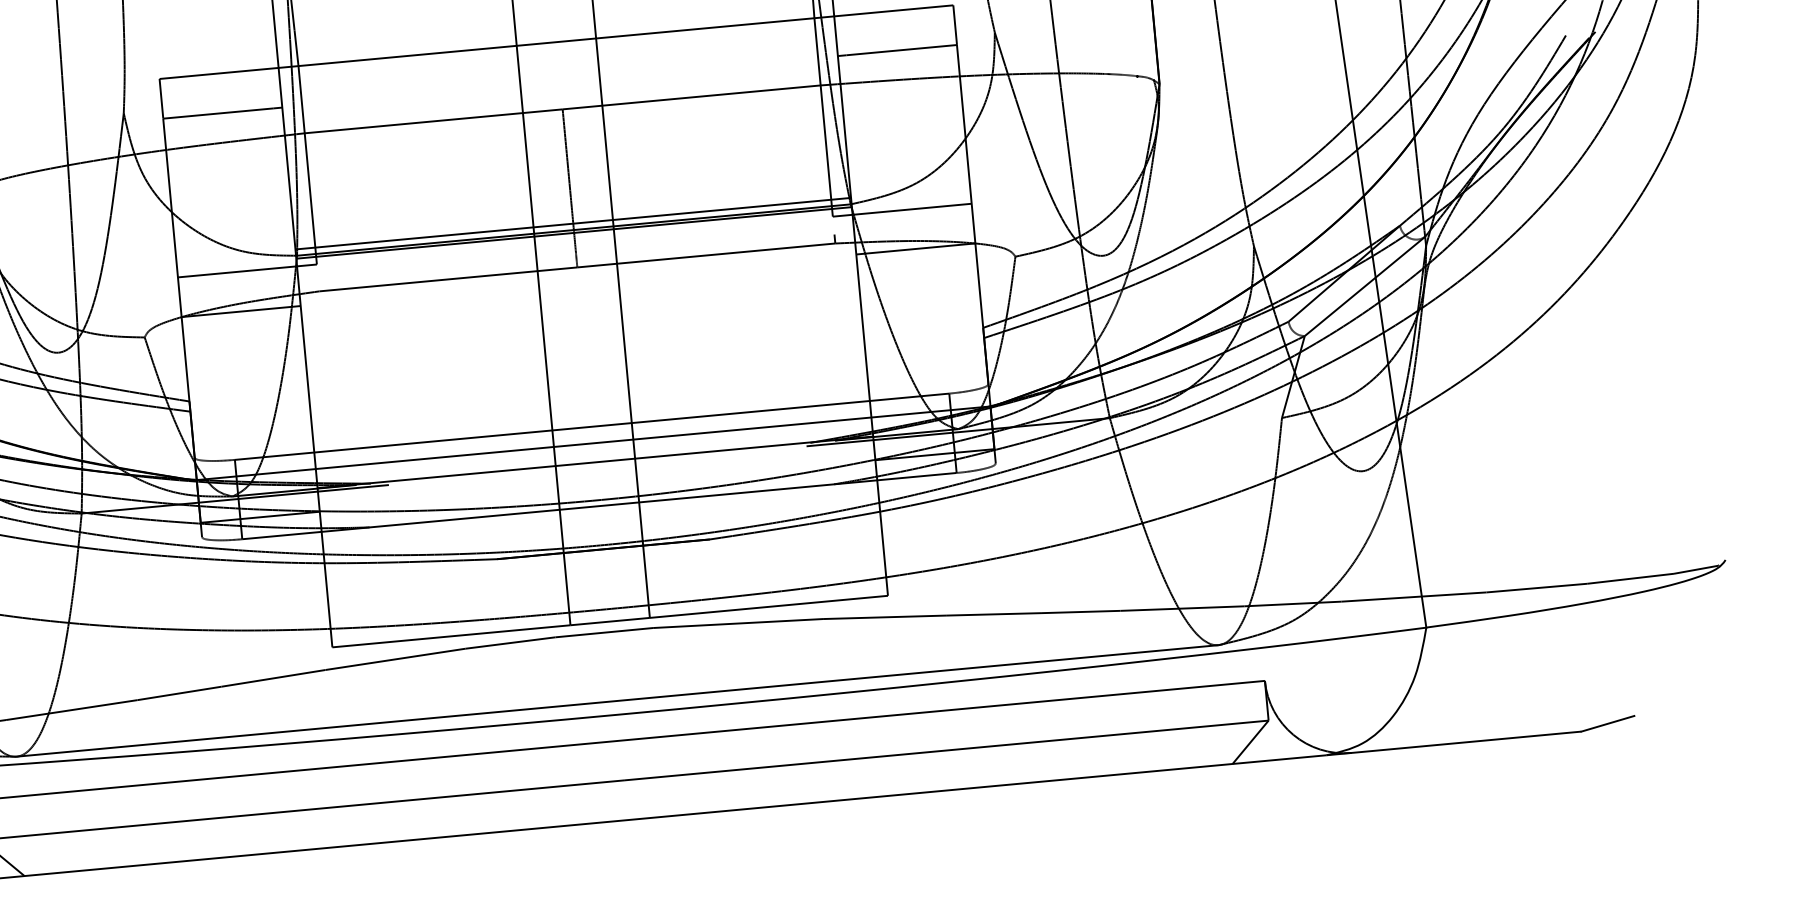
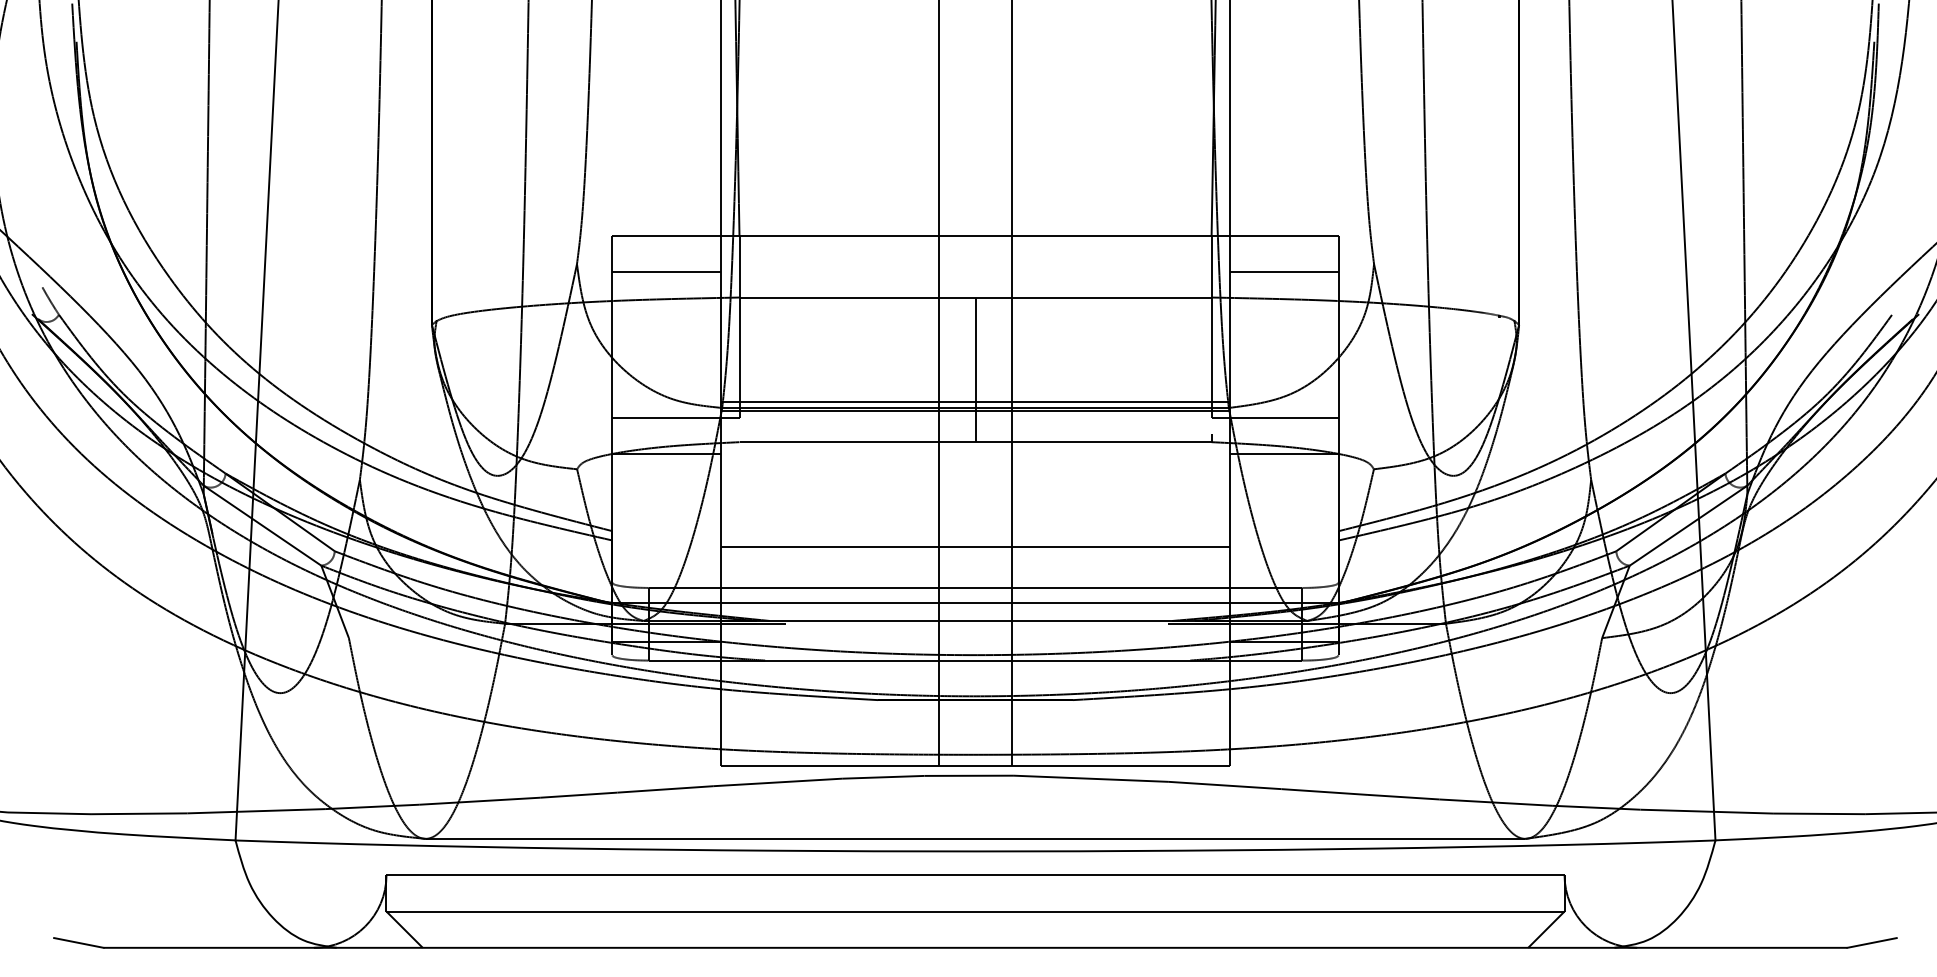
line: (587, 382) -> (975, 547), added

